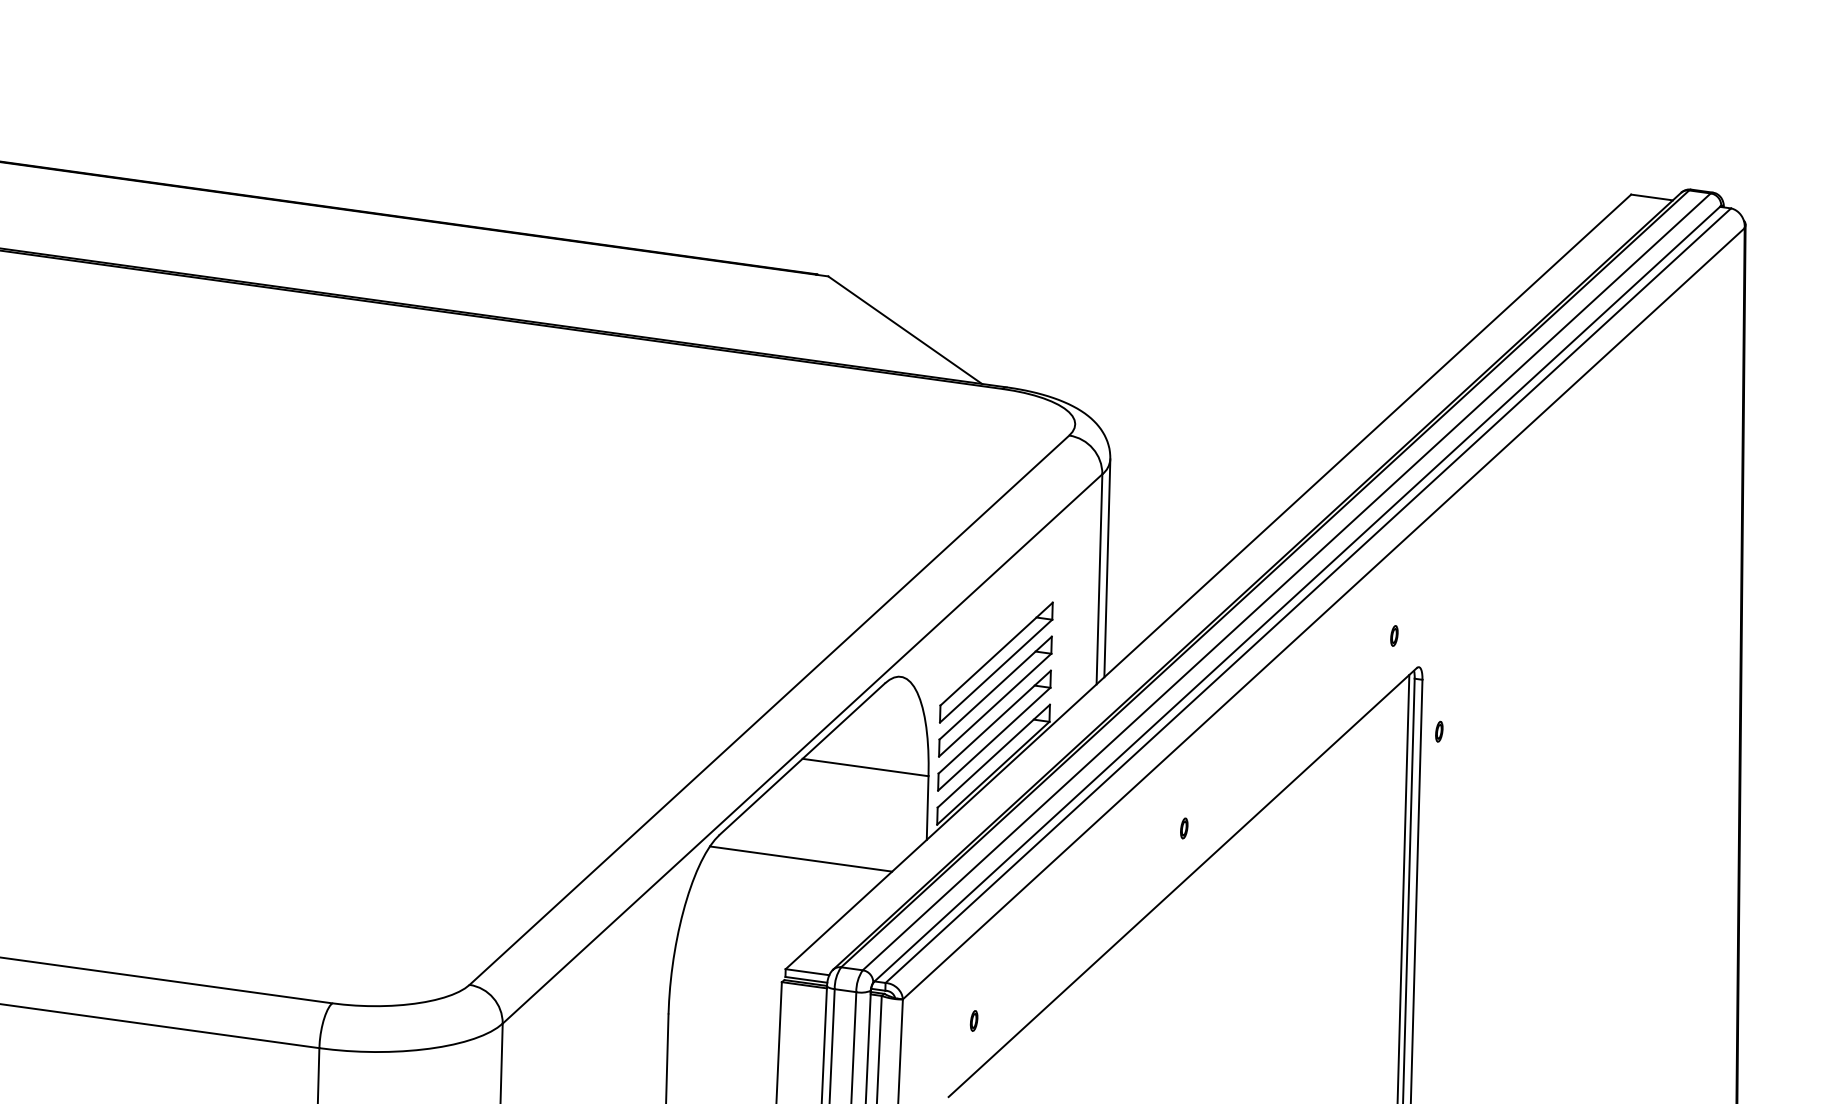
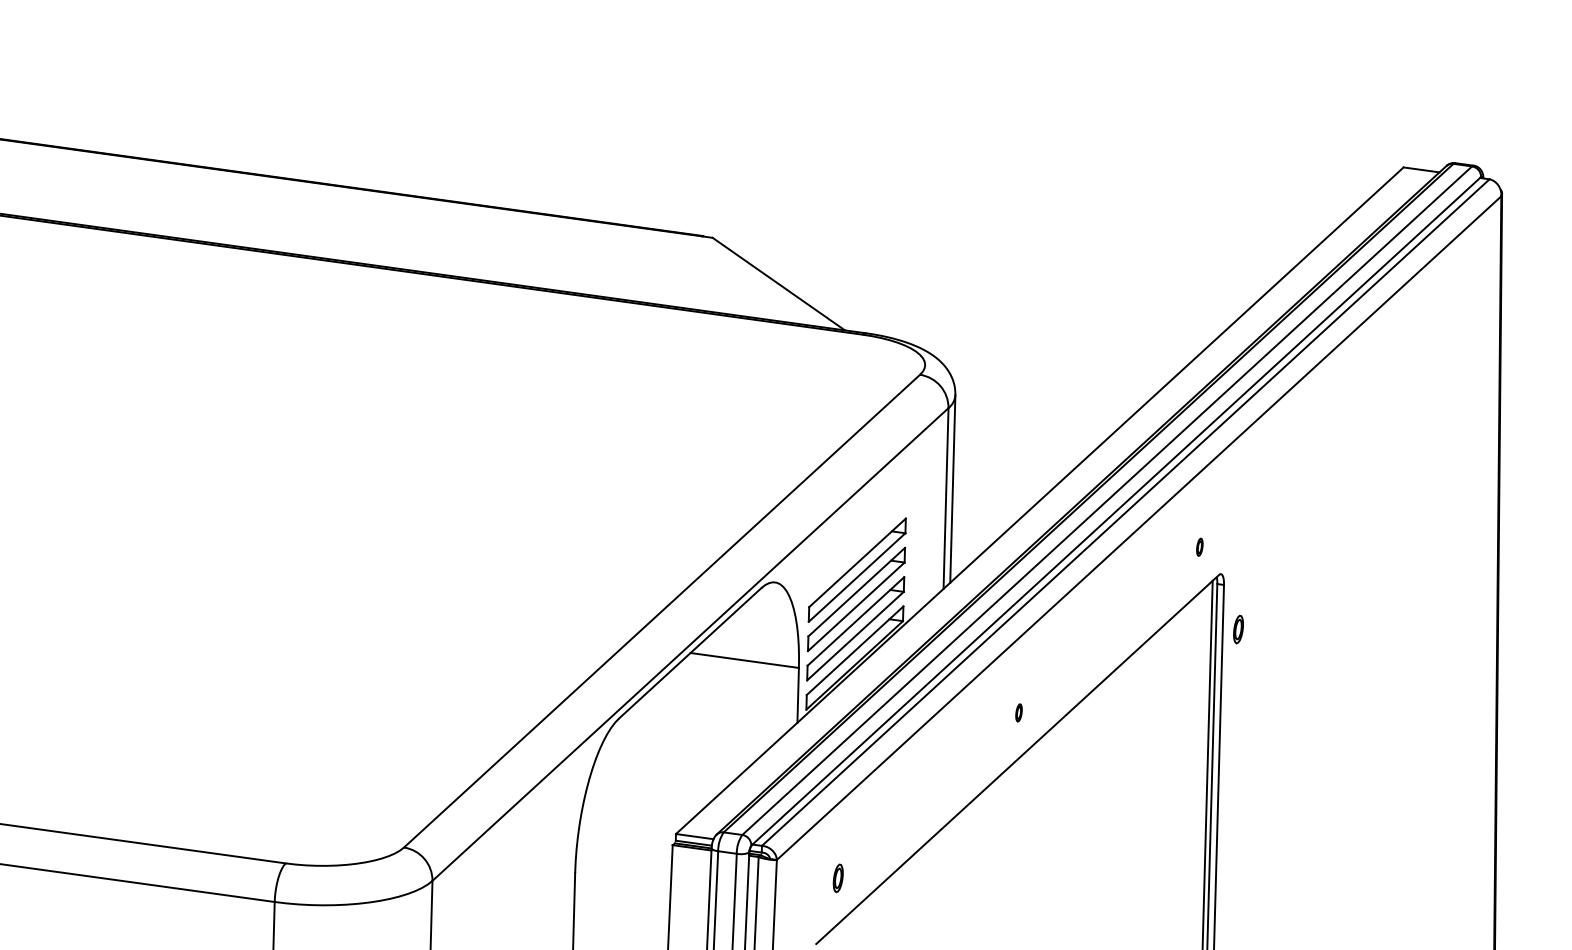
part: (1439, 731) -> (1238, 629), size x1.6
line: (800, 859) -> (688, 739), removed
part: (973, 1020) -> (837, 878), size x1.6

